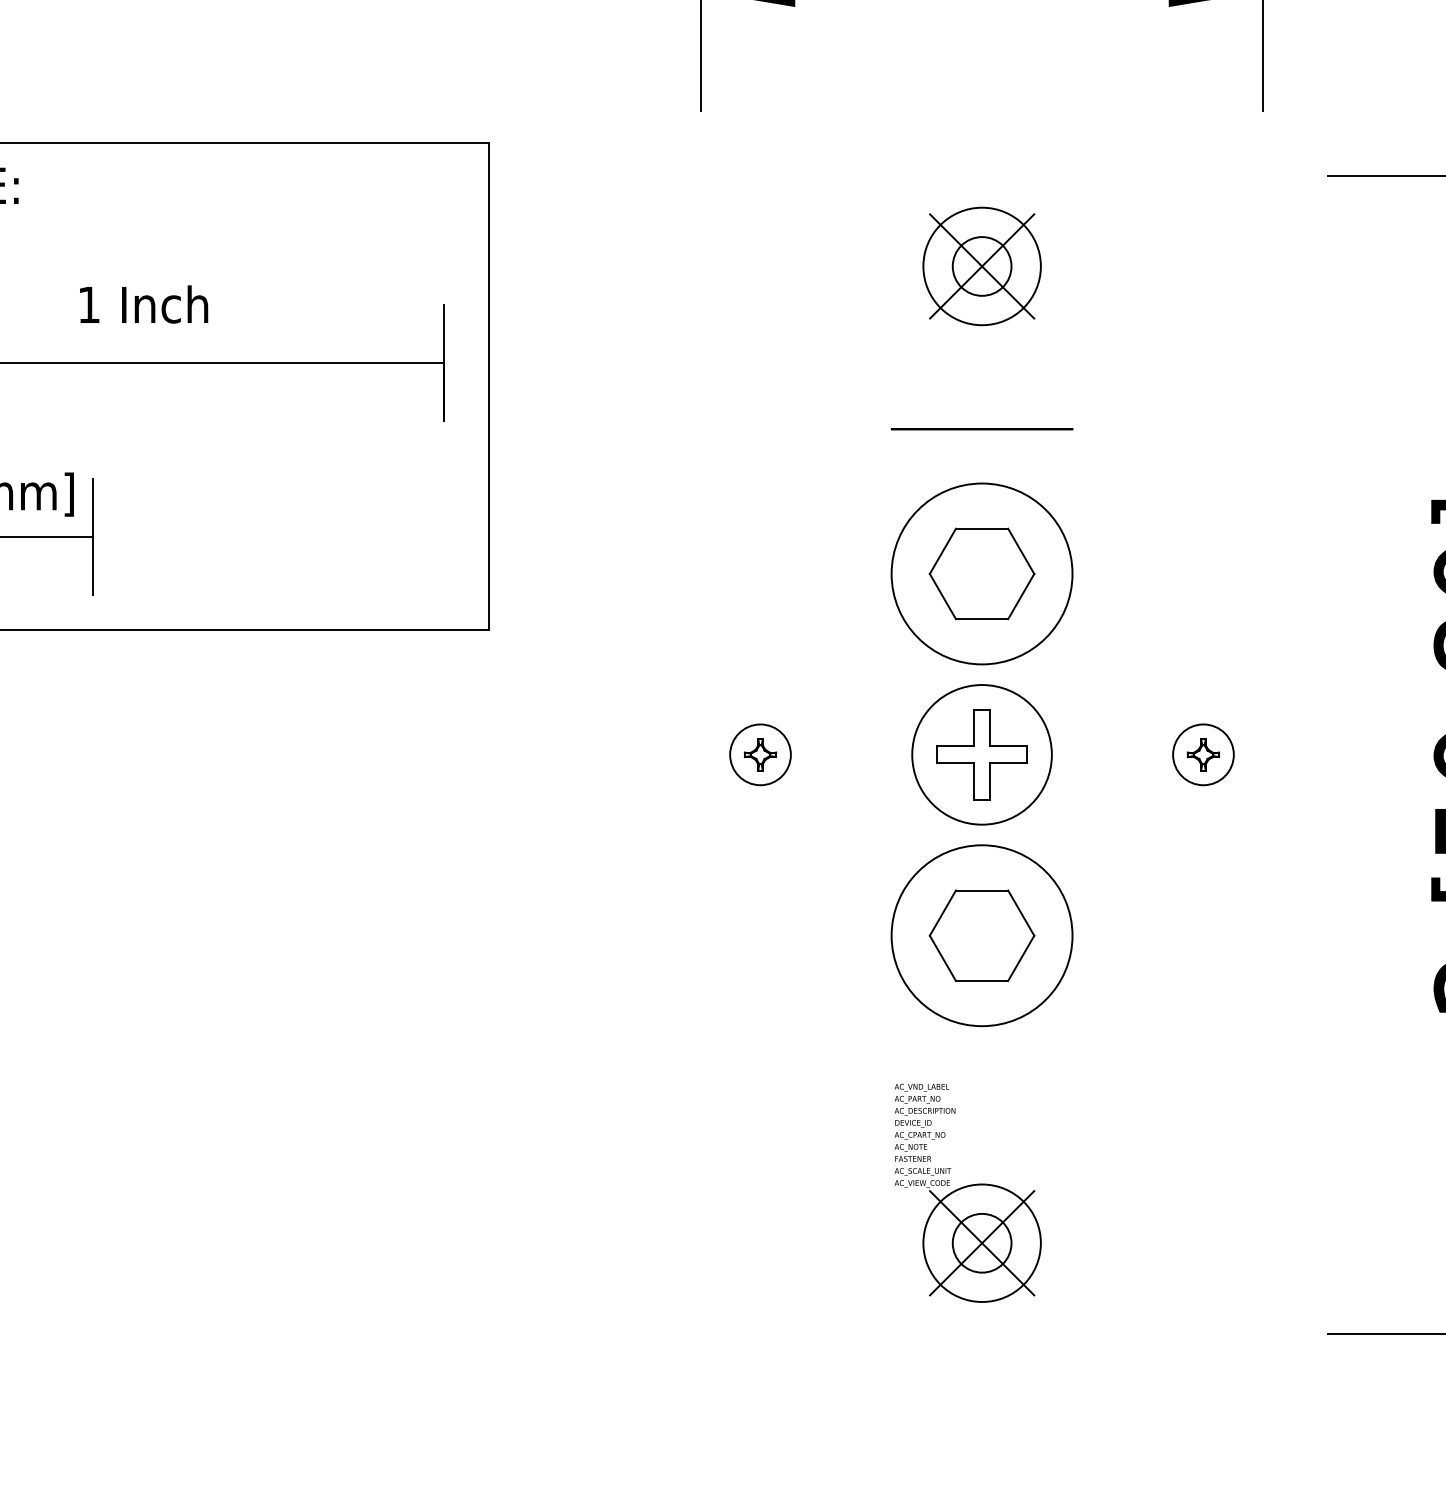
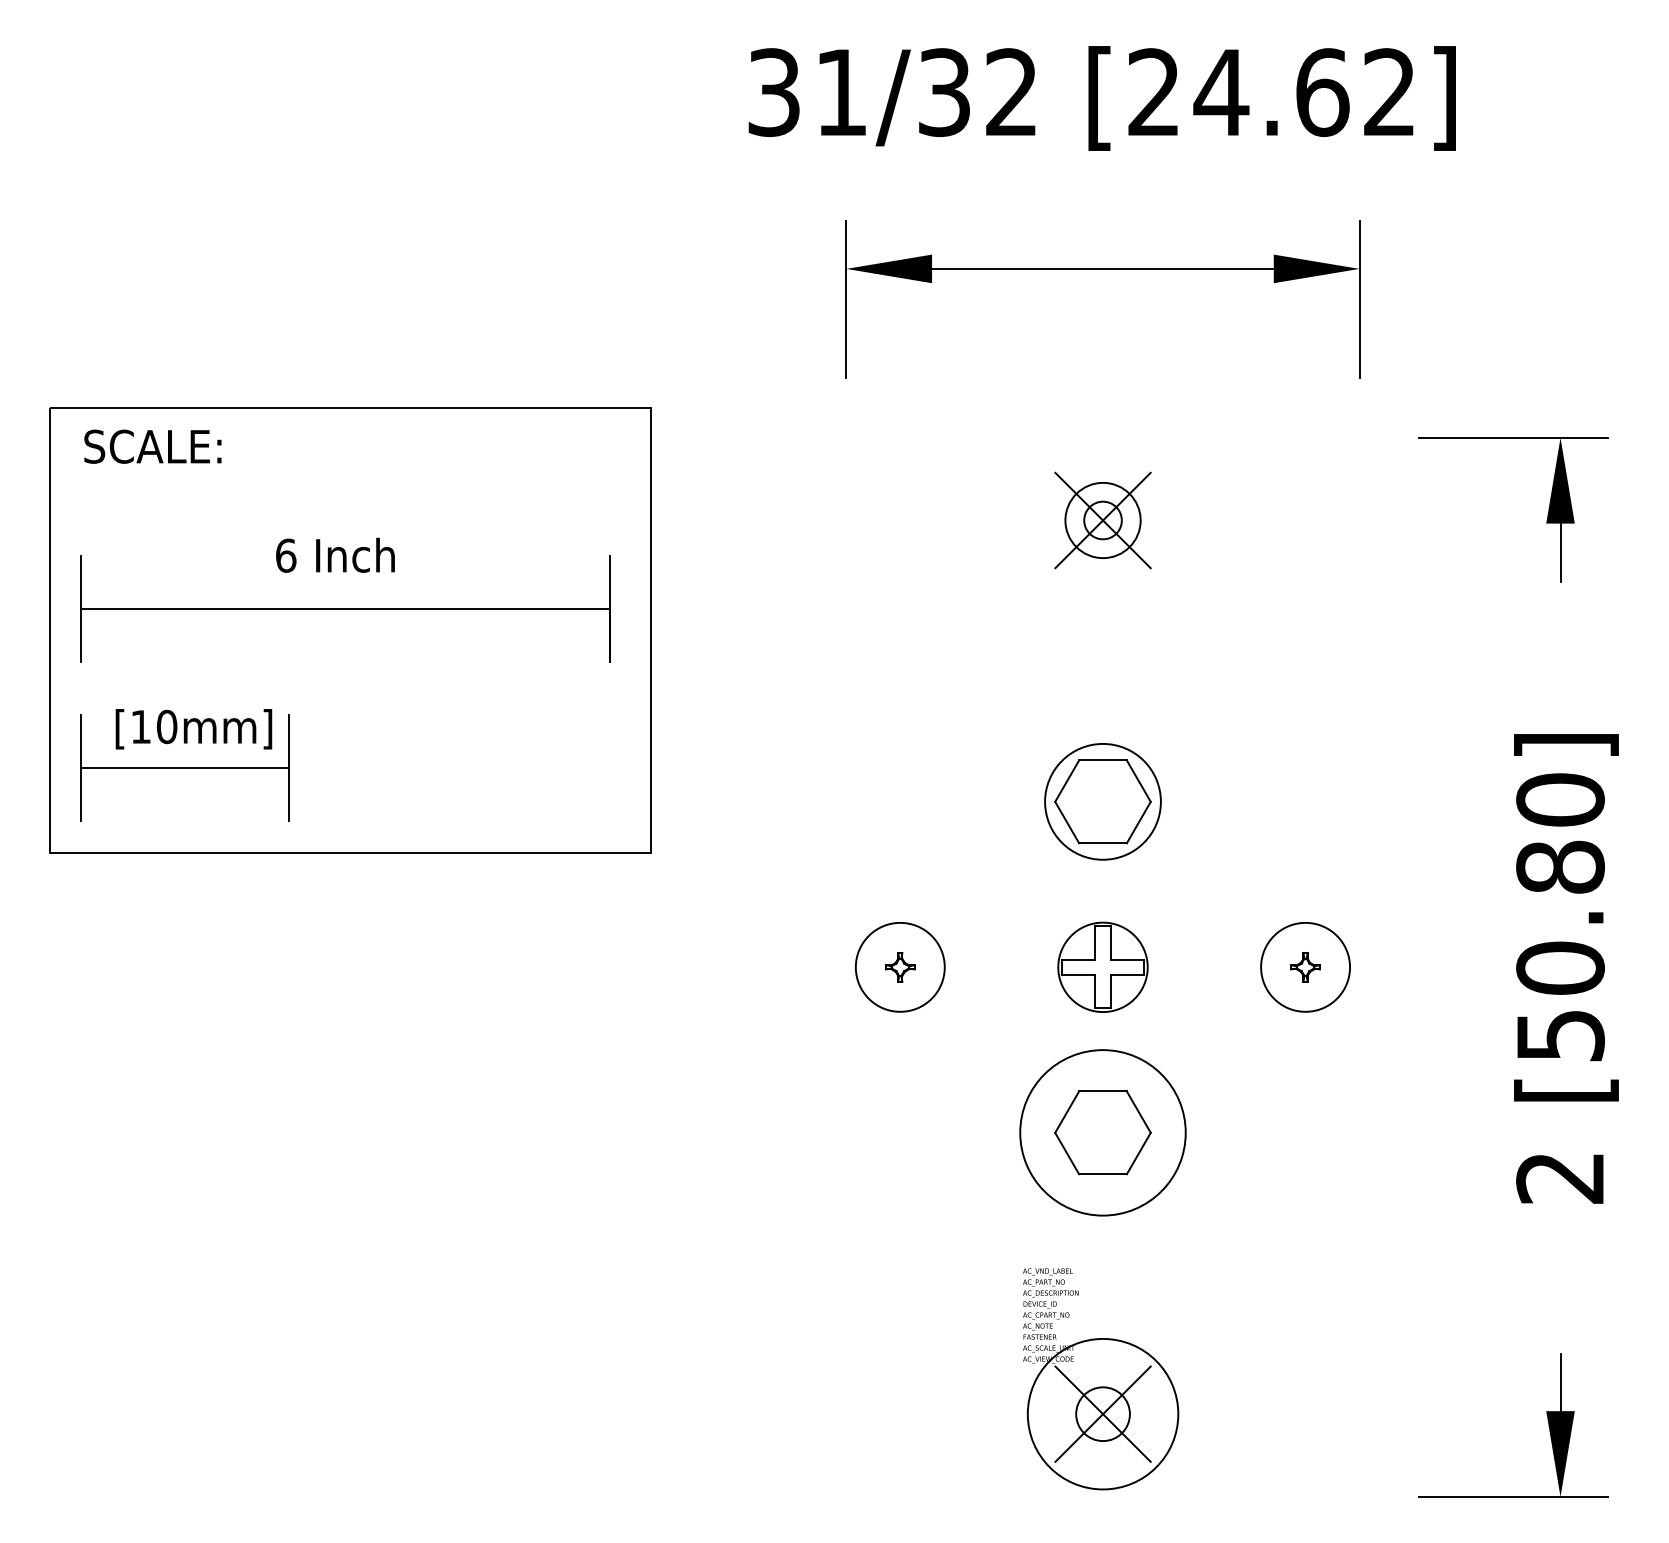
part: (981, 266) -> (1102, 520), size x0.7
text: (89, 304) -> (286, 555), 1 -> 6
circle: (981, 429) -> (1102, 669), removed
circle: (981, 573) -> (1102, 801), size x0.7
circle: (760, 755) -> (900, 967), size x1.6
circle: (981, 755) -> (1102, 967), size x0.7
circle: (1203, 755) -> (1305, 967), size x1.6
circle: (981, 1242) -> (1102, 1413), size x1.4

